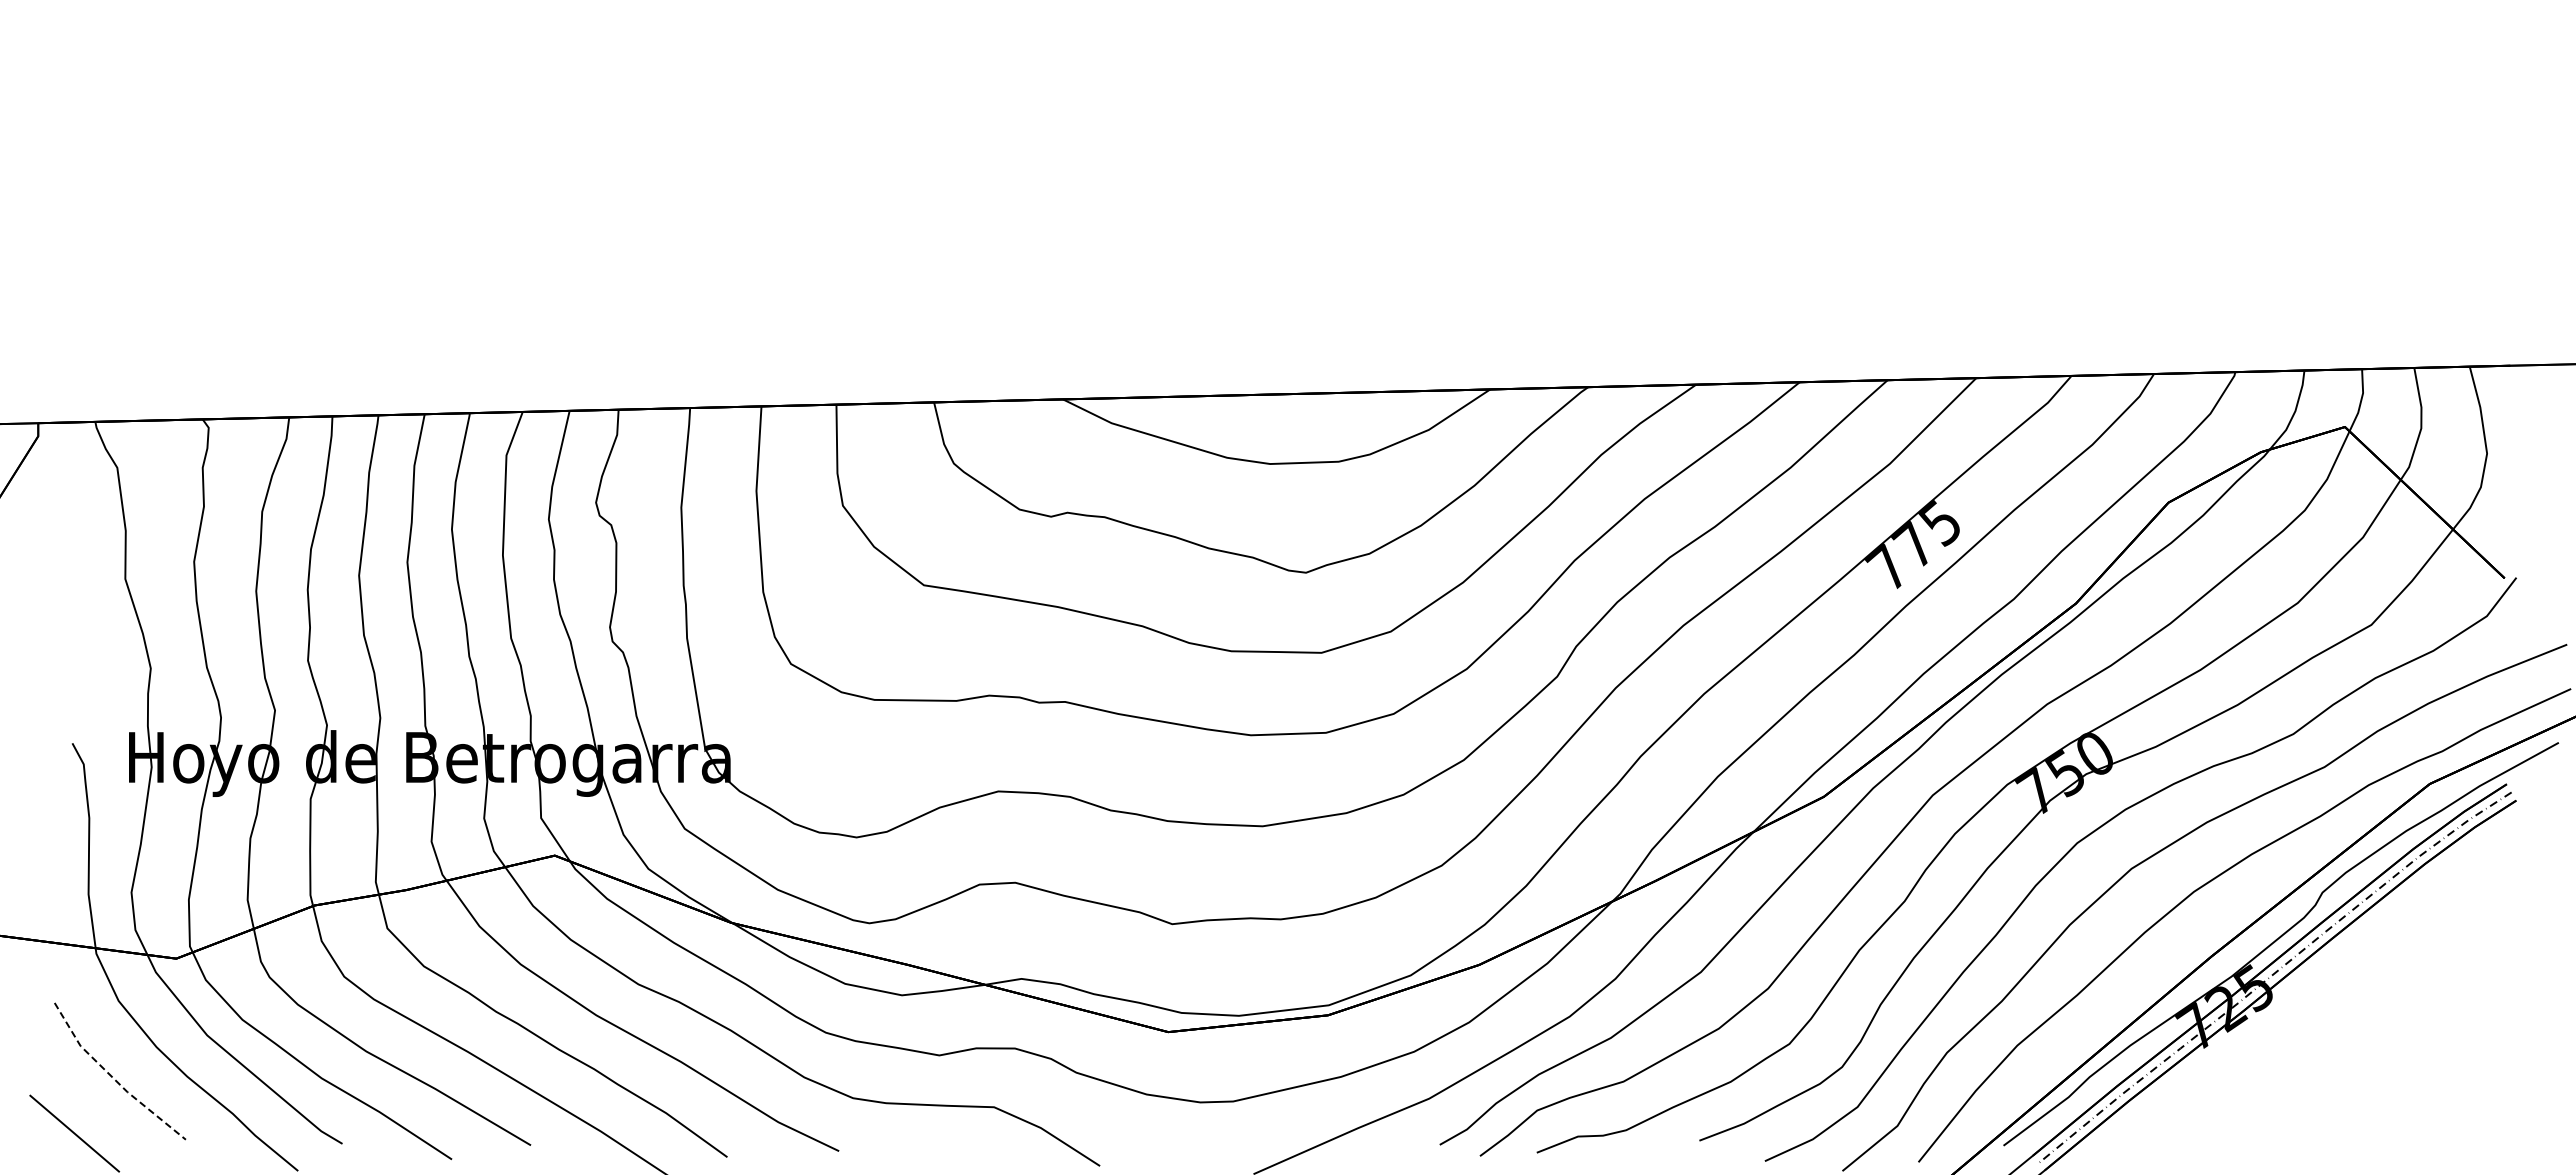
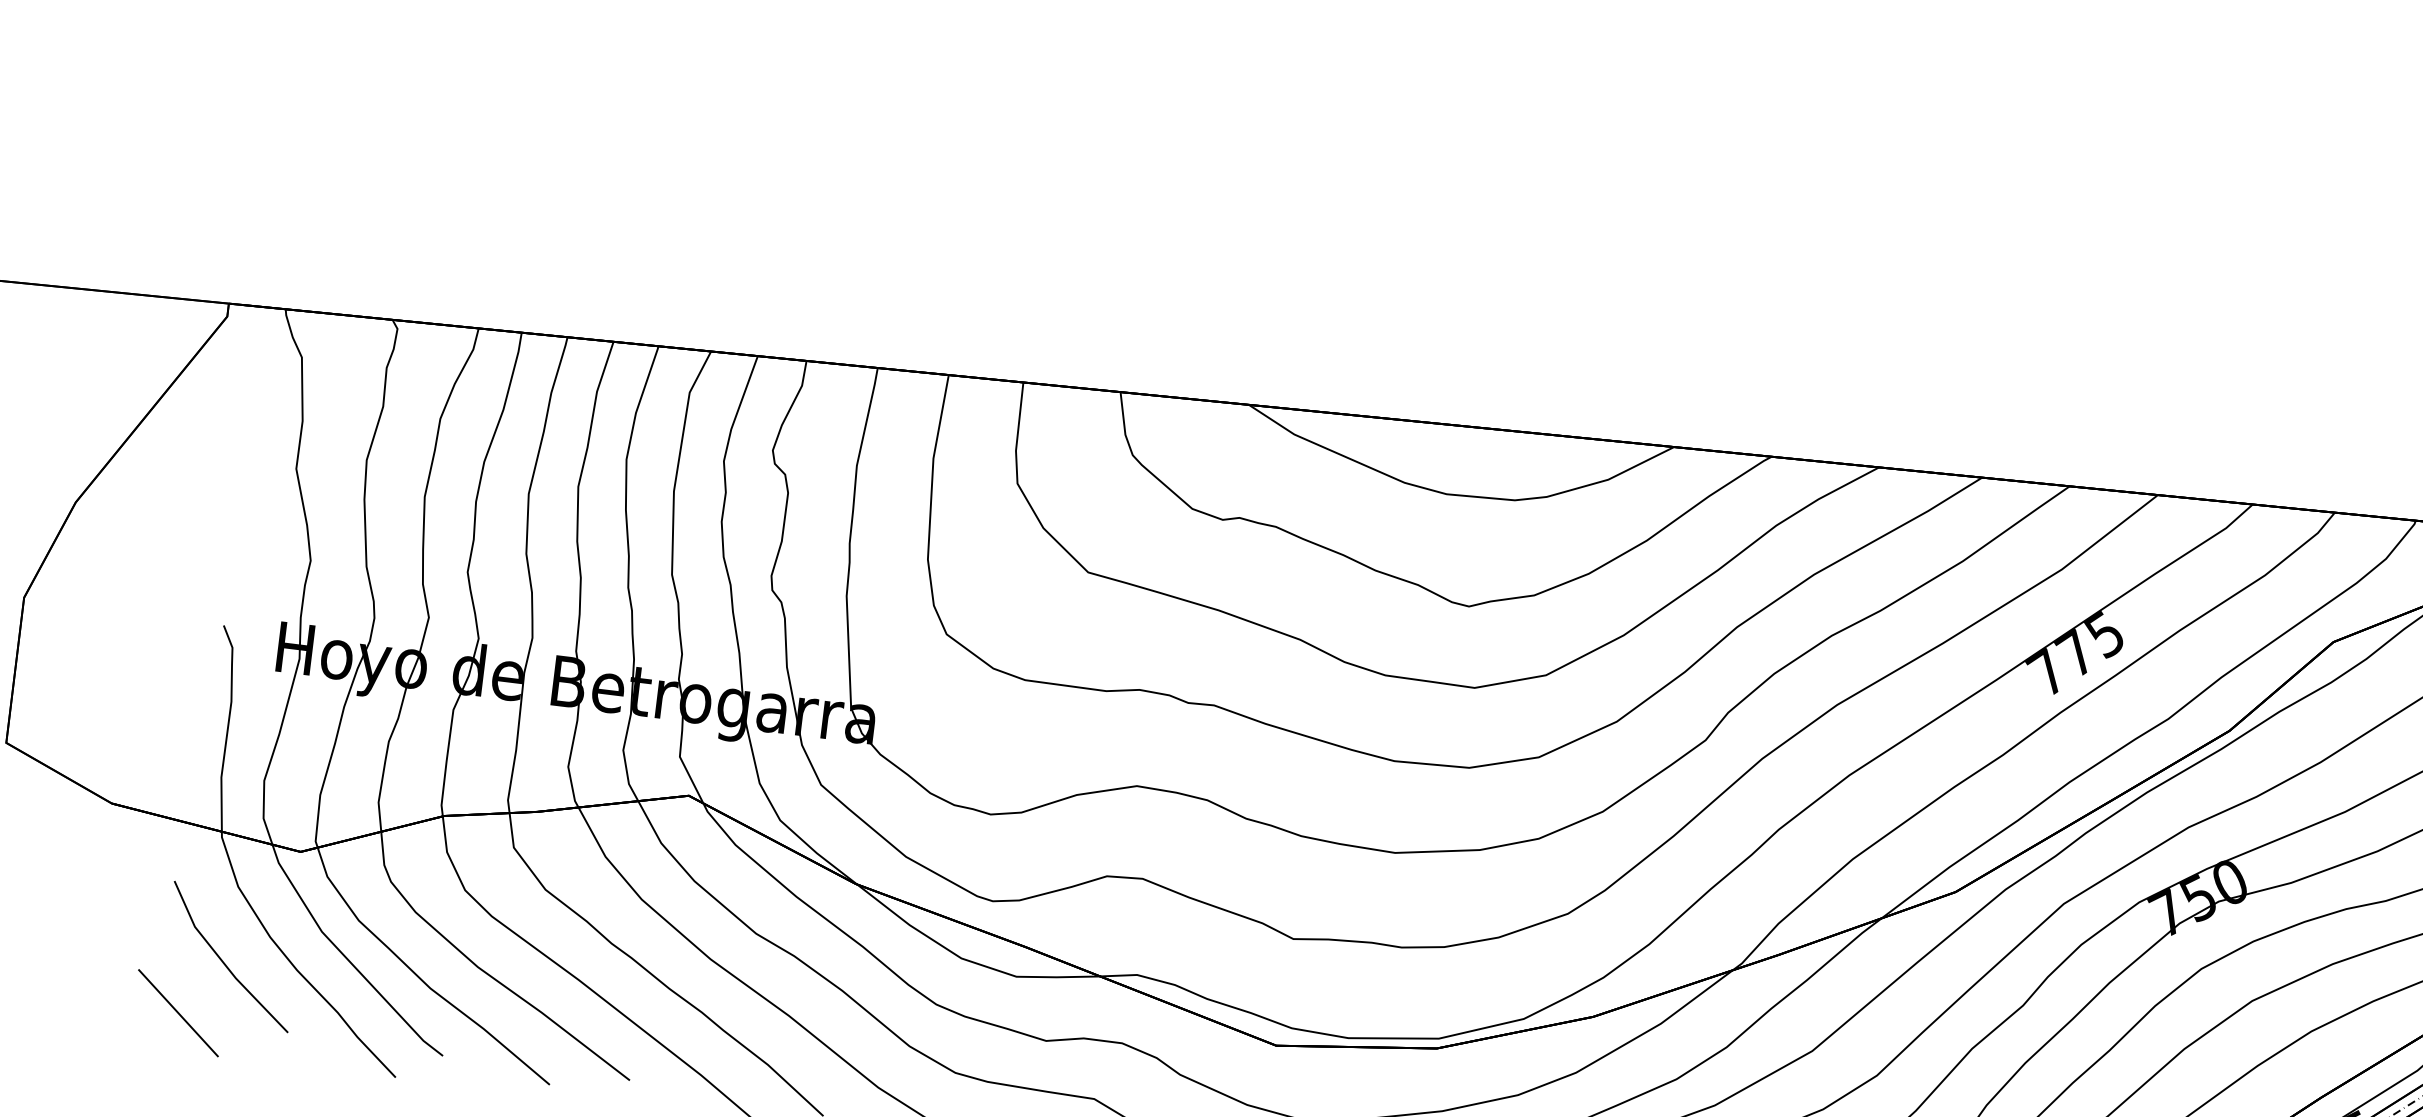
line: (113, 1078) -> (223, 963), dashed -> solid

